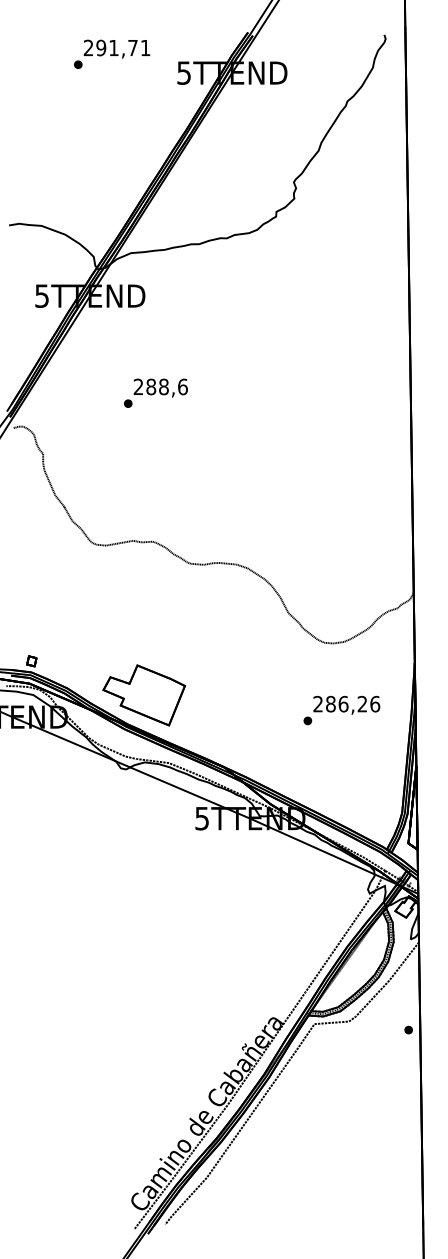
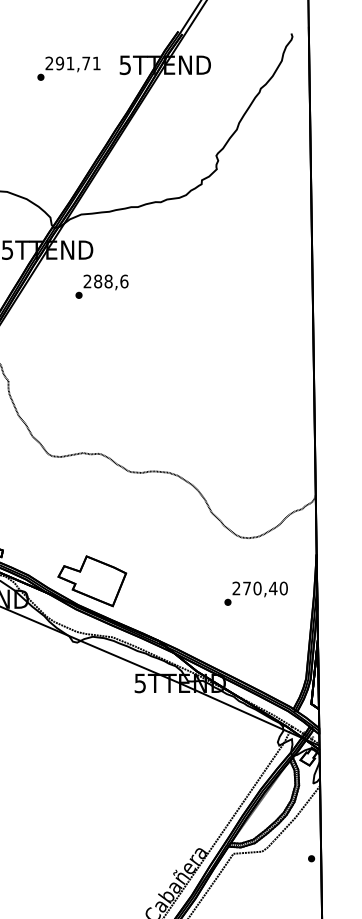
text: (112, 53) -> (69, 68), moved
text: (155, 392) -> (101, 286), moved
text: (353, 703) -> (265, 587), 286,26 -> 270,40

